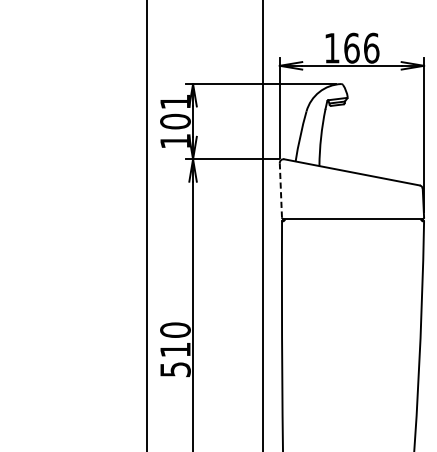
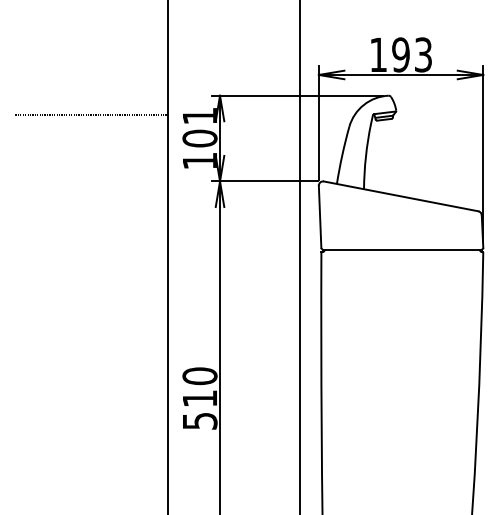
text: (361, 47) -> (412, 54), 166 -> 193
line: (80, 101) -> (91, 115), added
line: (281, 190) -> (320, 216), dashed -> solid

